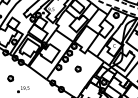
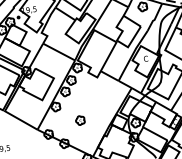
part: (77, 68) -> (79, 119), moved

